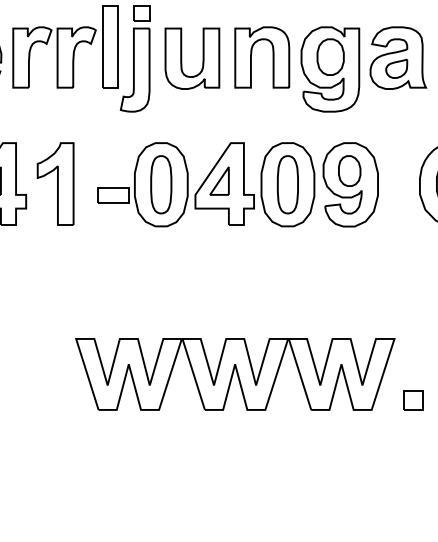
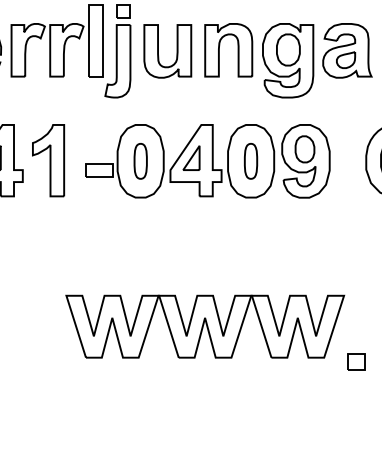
part: (161, 184) -> (140, 161), size x0.7
part: (287, 184) -> (250, 161), size x0.7
part: (413, 400) -> (356, 361), moved

